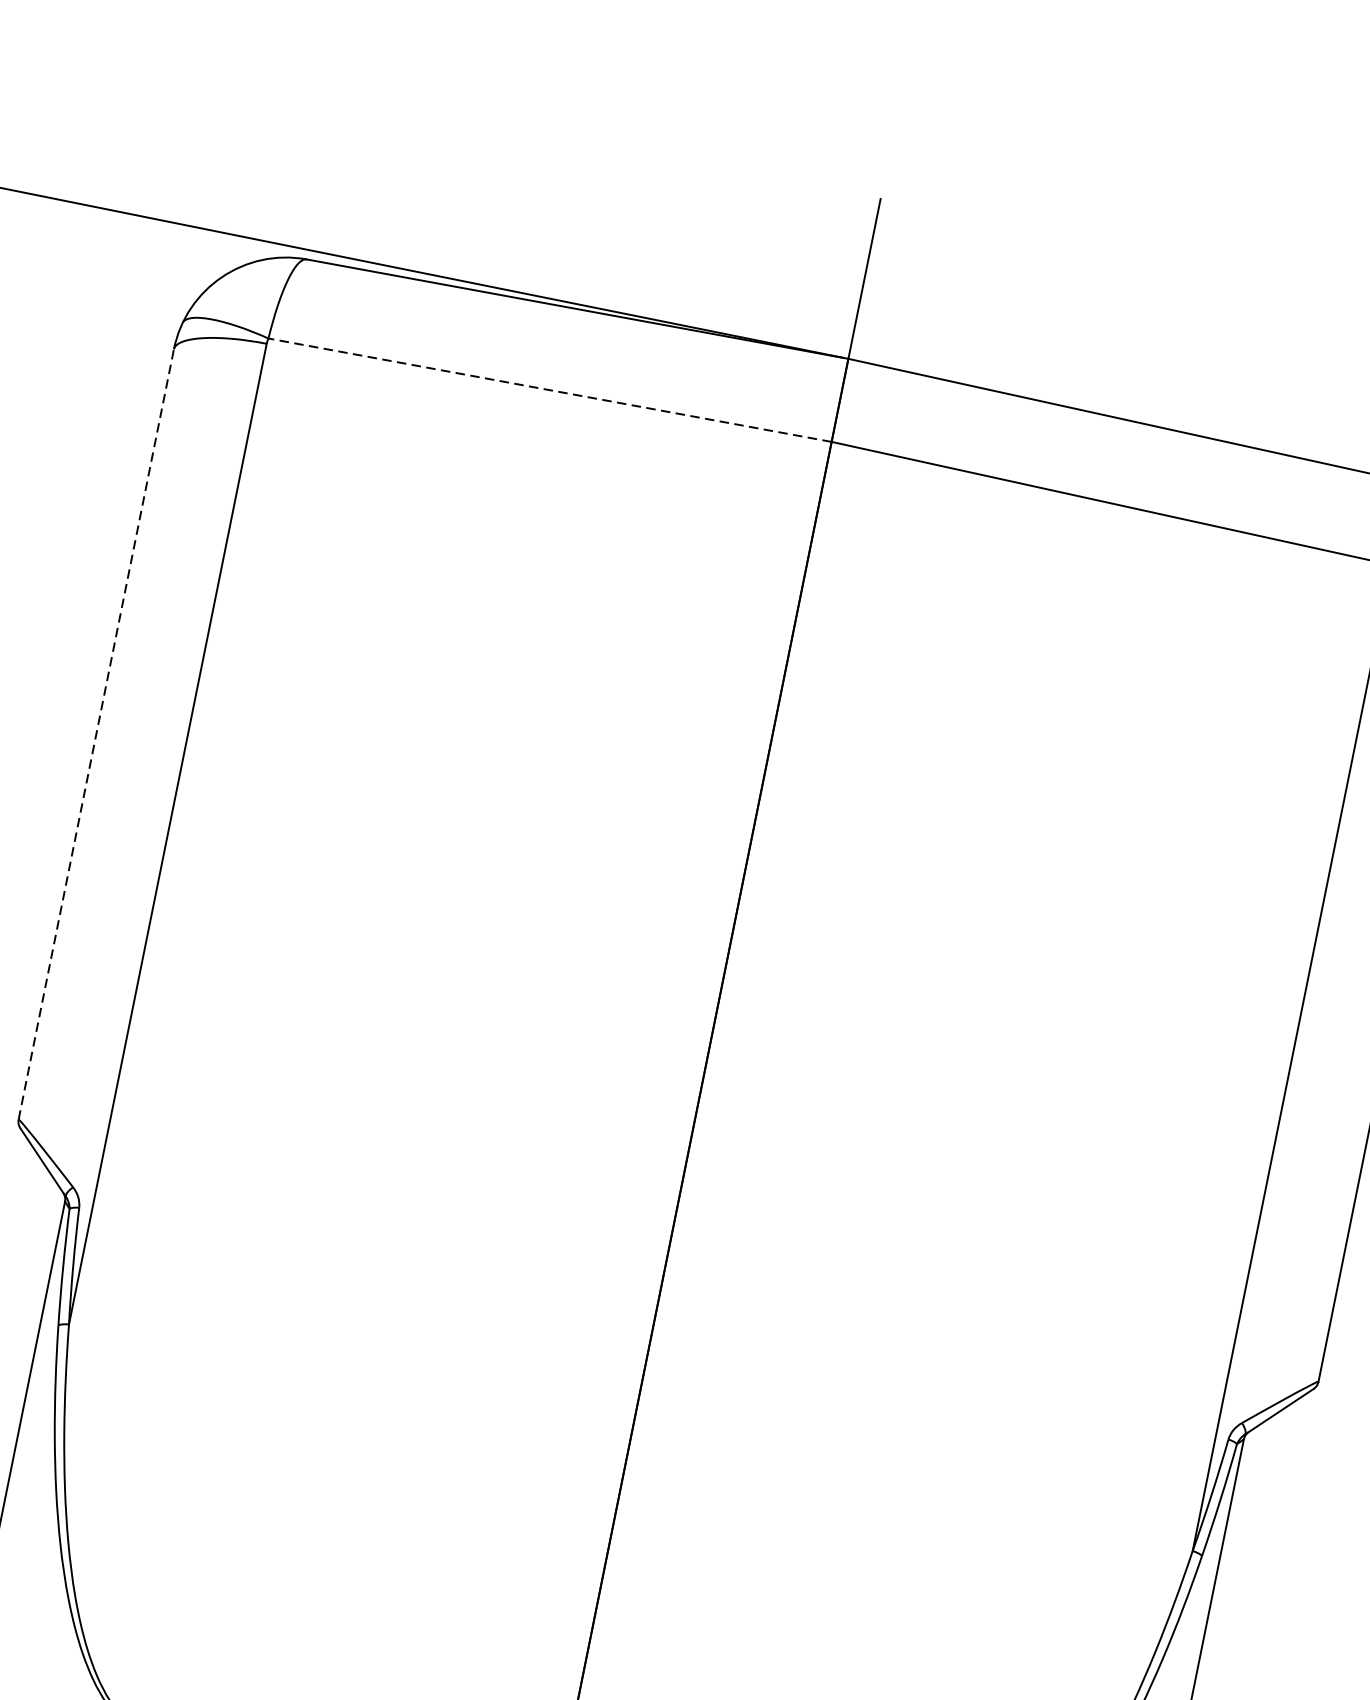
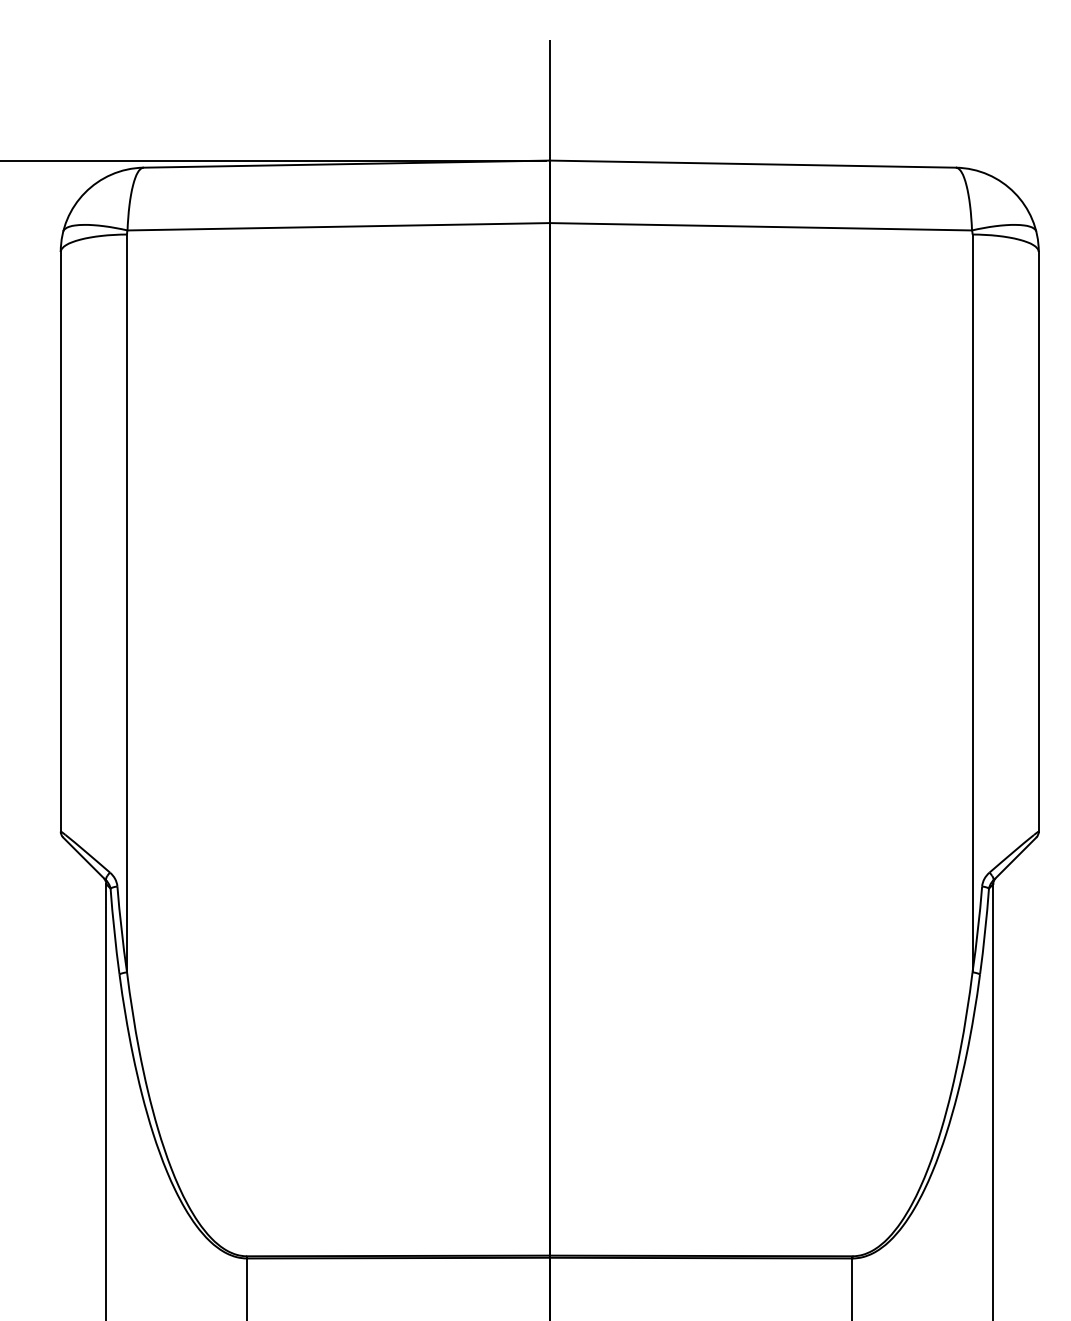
line: (549, 389) -> (338, 226), dashed -> solid
line: (96, 733) -> (60, 541), dashed -> solid

